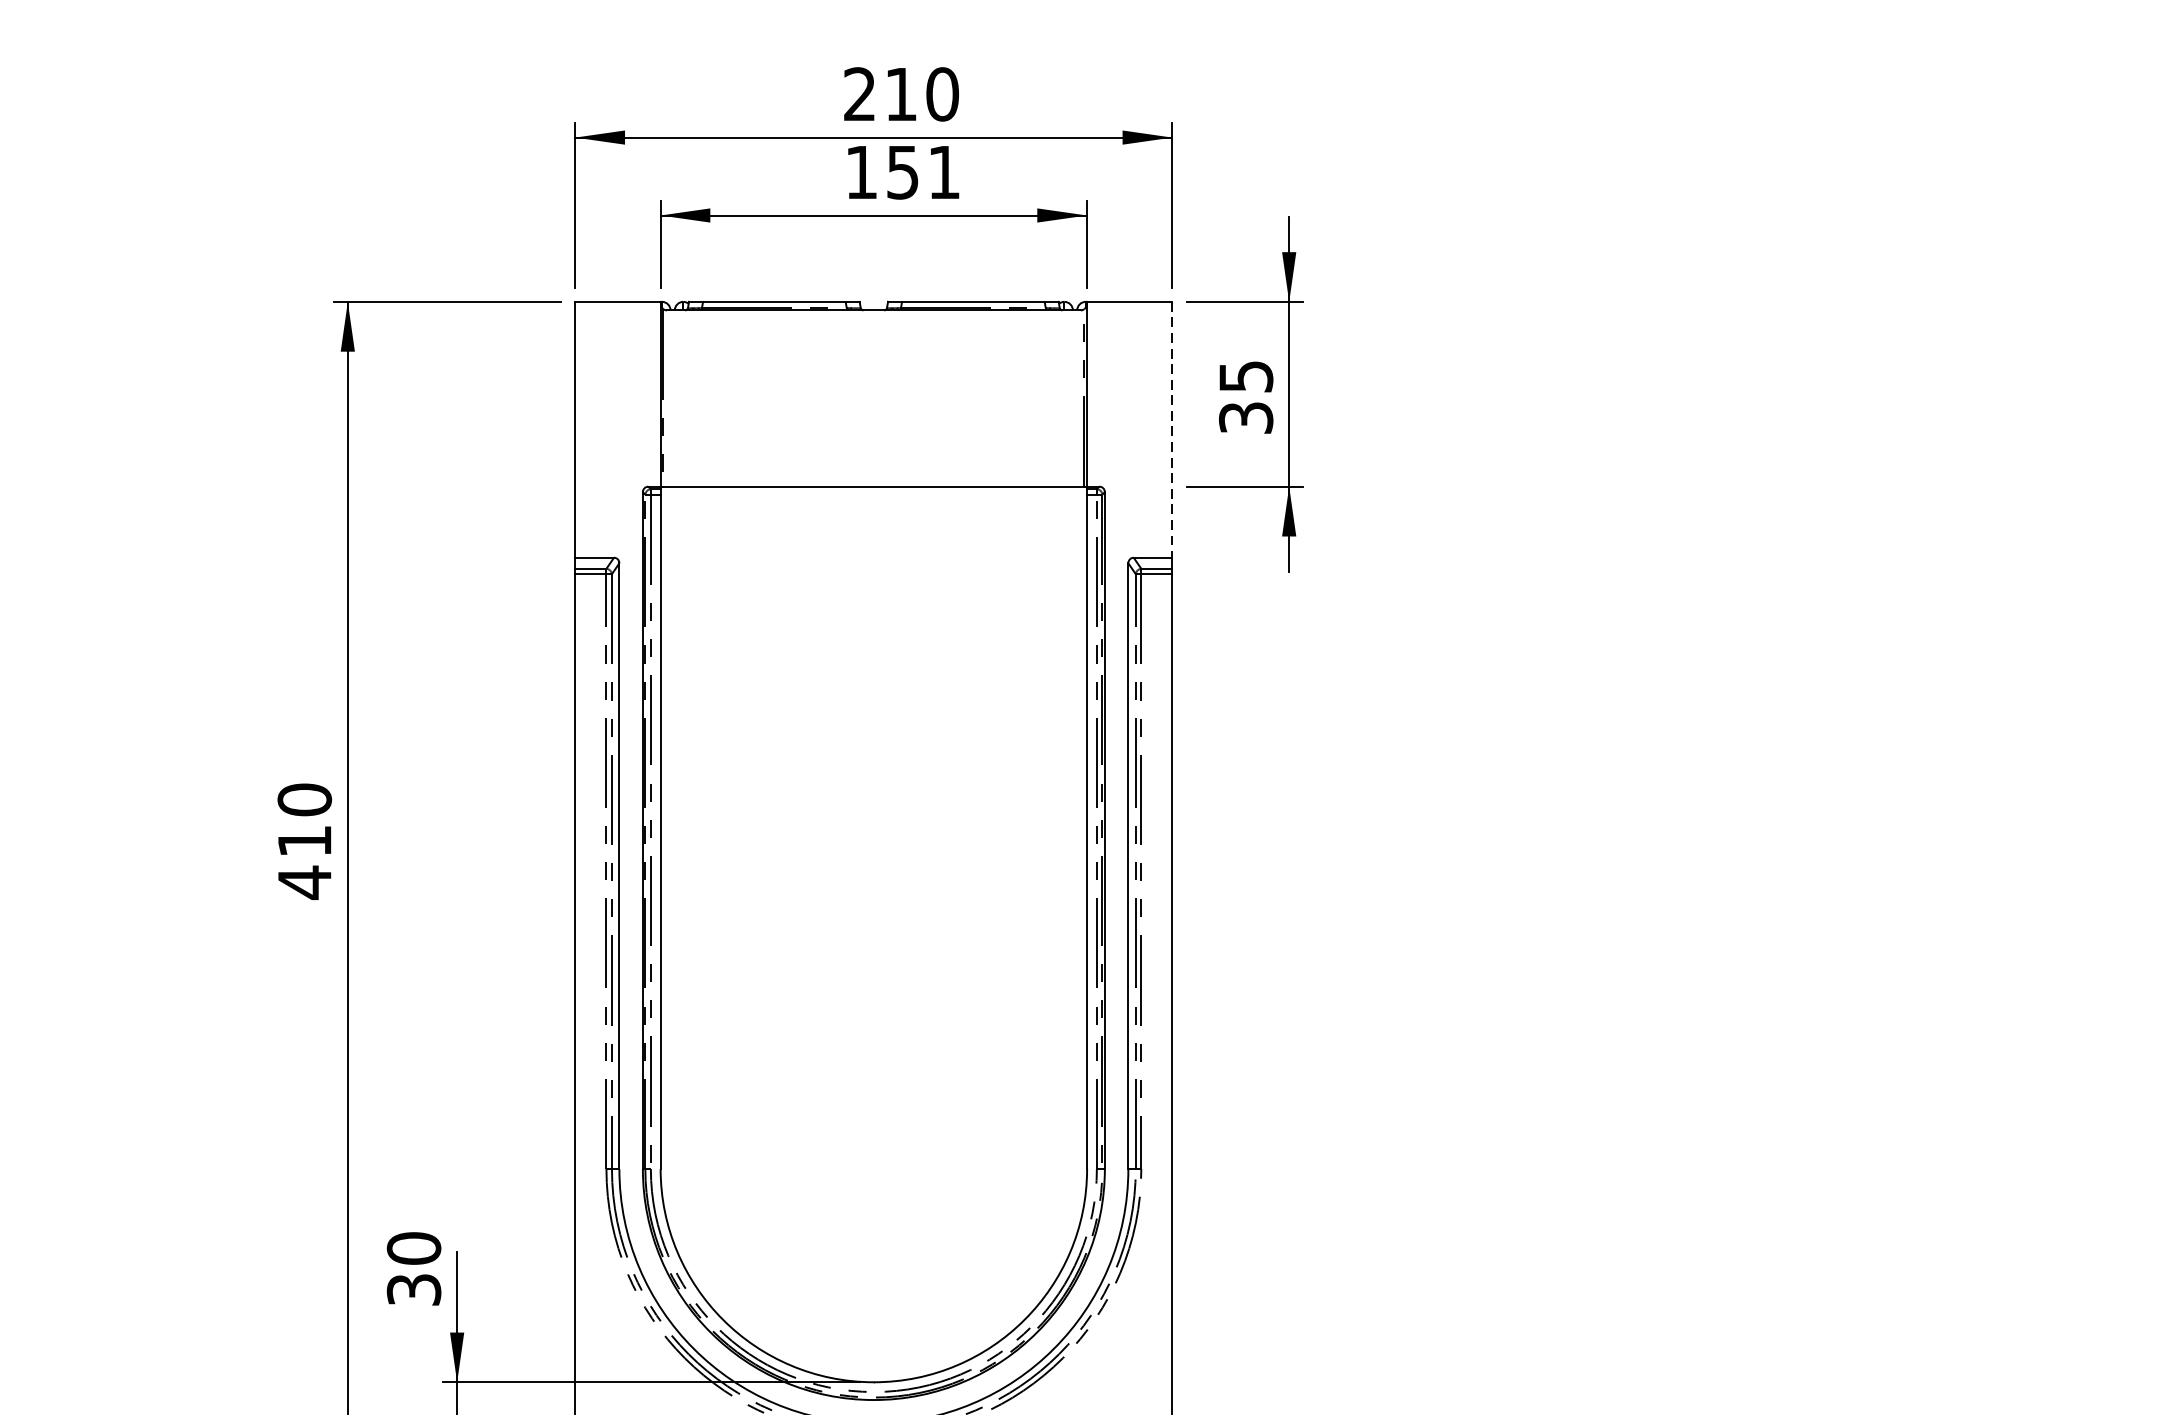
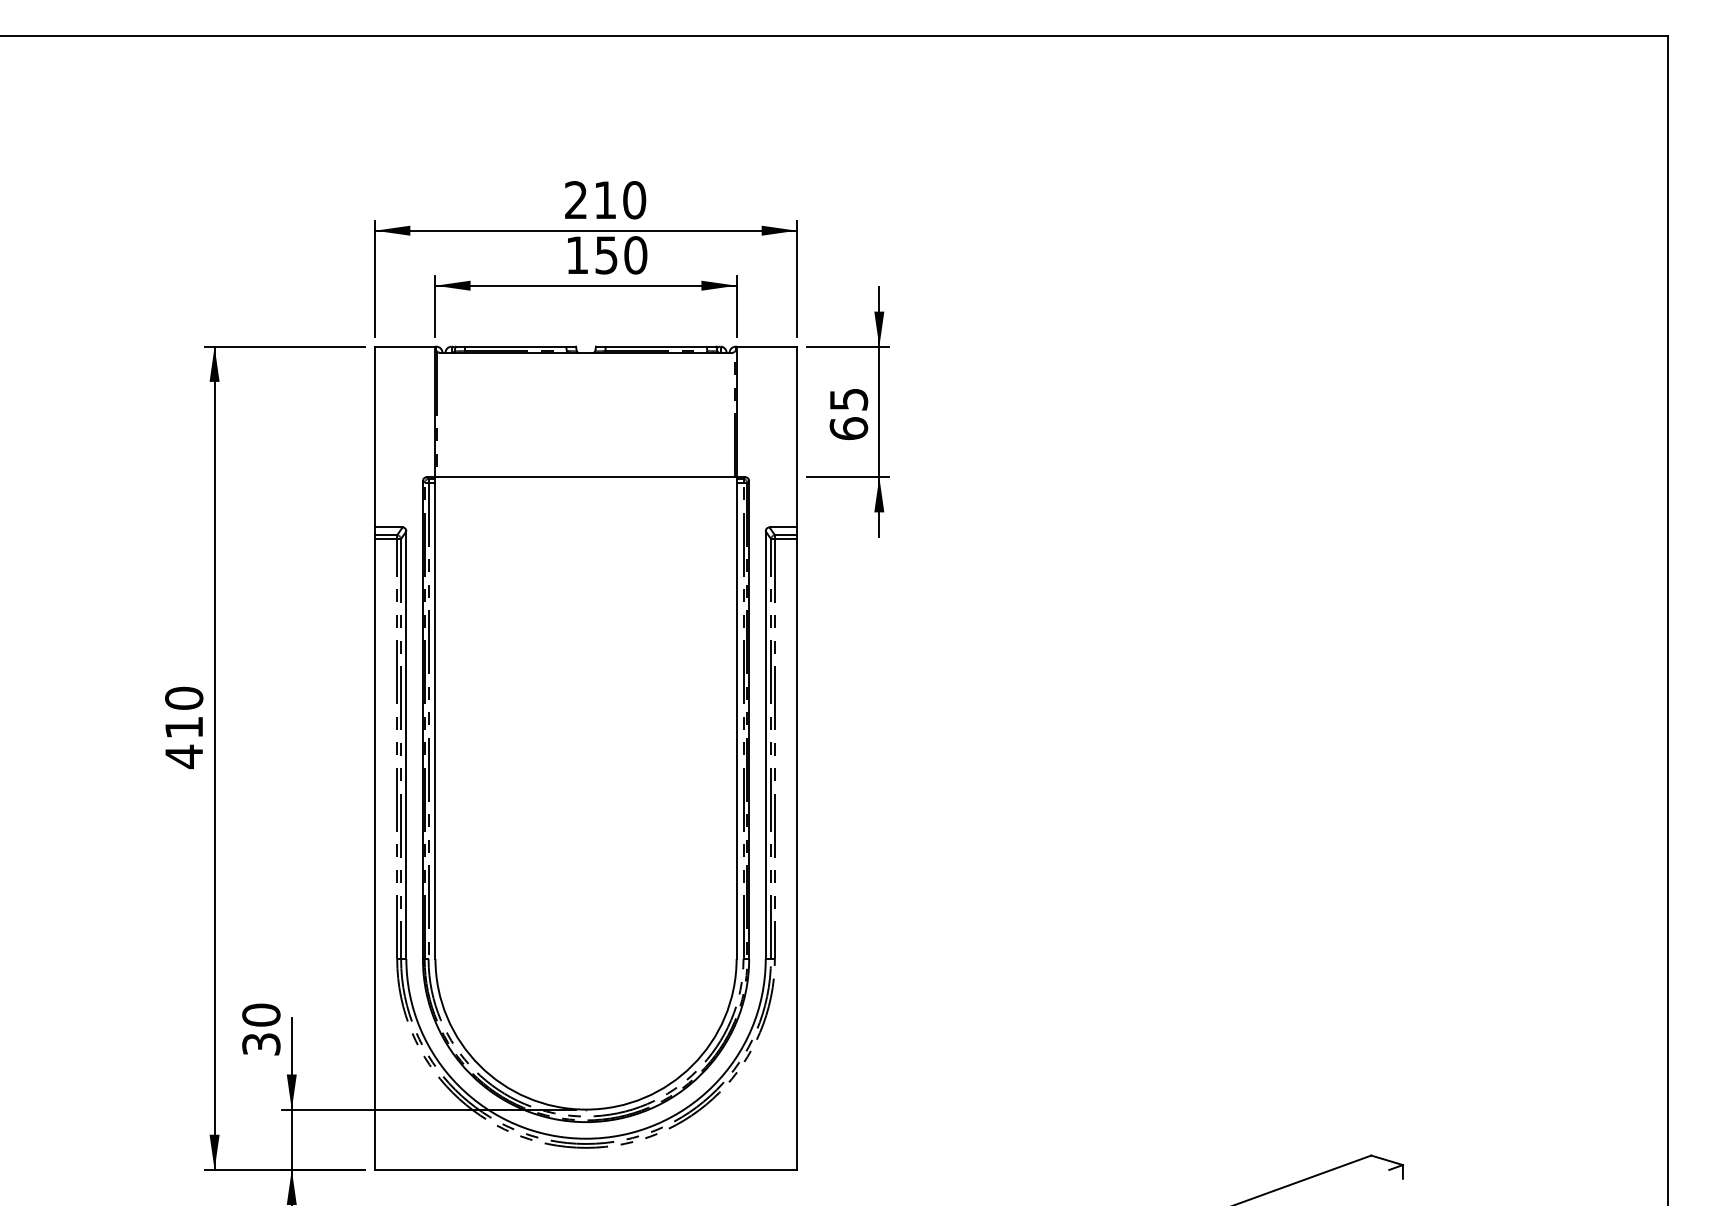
text: (943, 172) -> (635, 255), 151 -> 150
text: (1245, 417) -> (848, 428), 35 -> 65
line: (1171, 430) -> (796, 437), dashed -> solid

